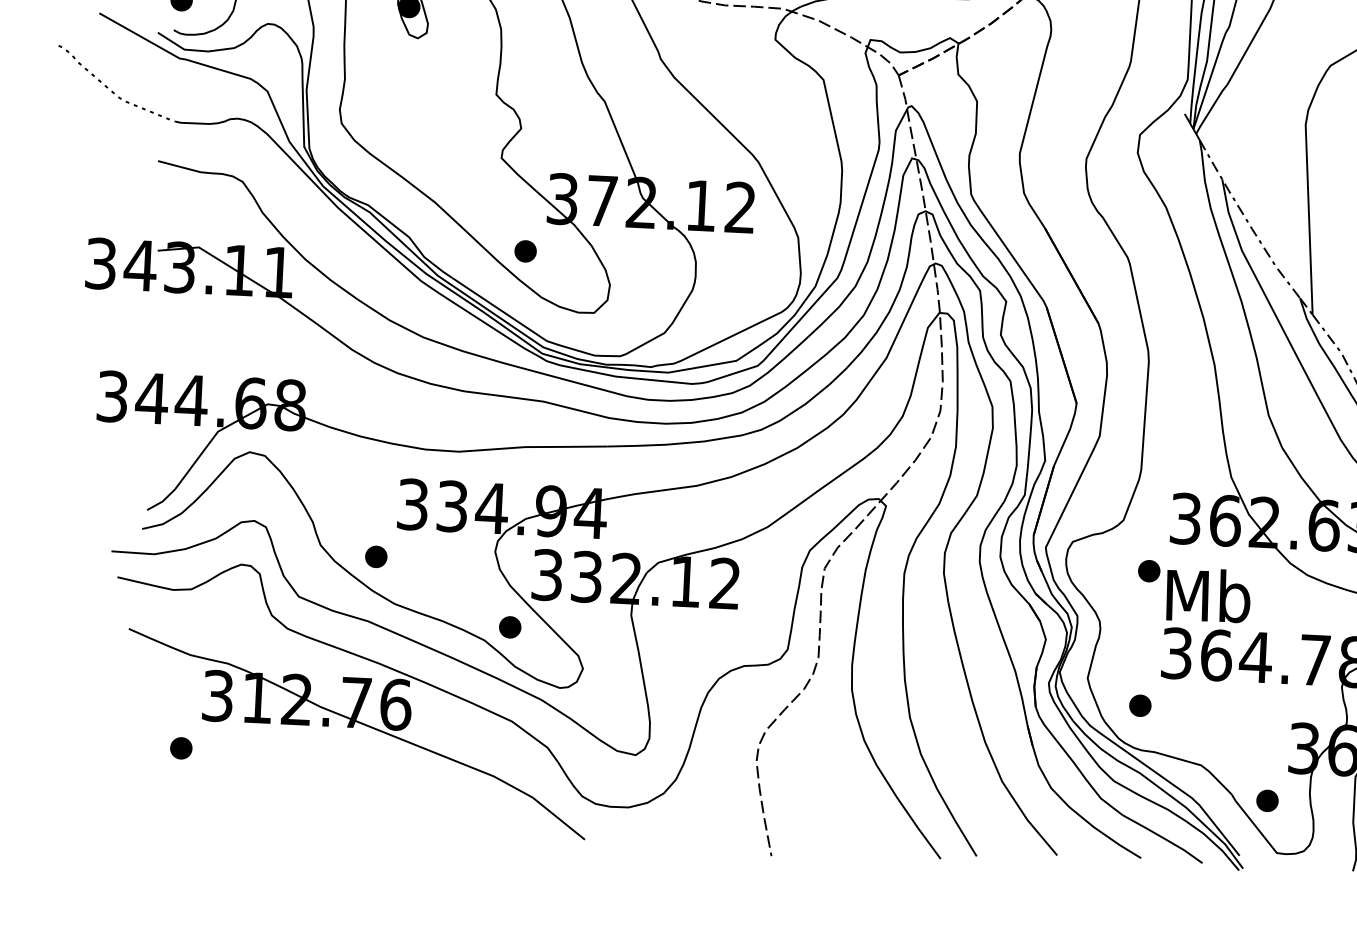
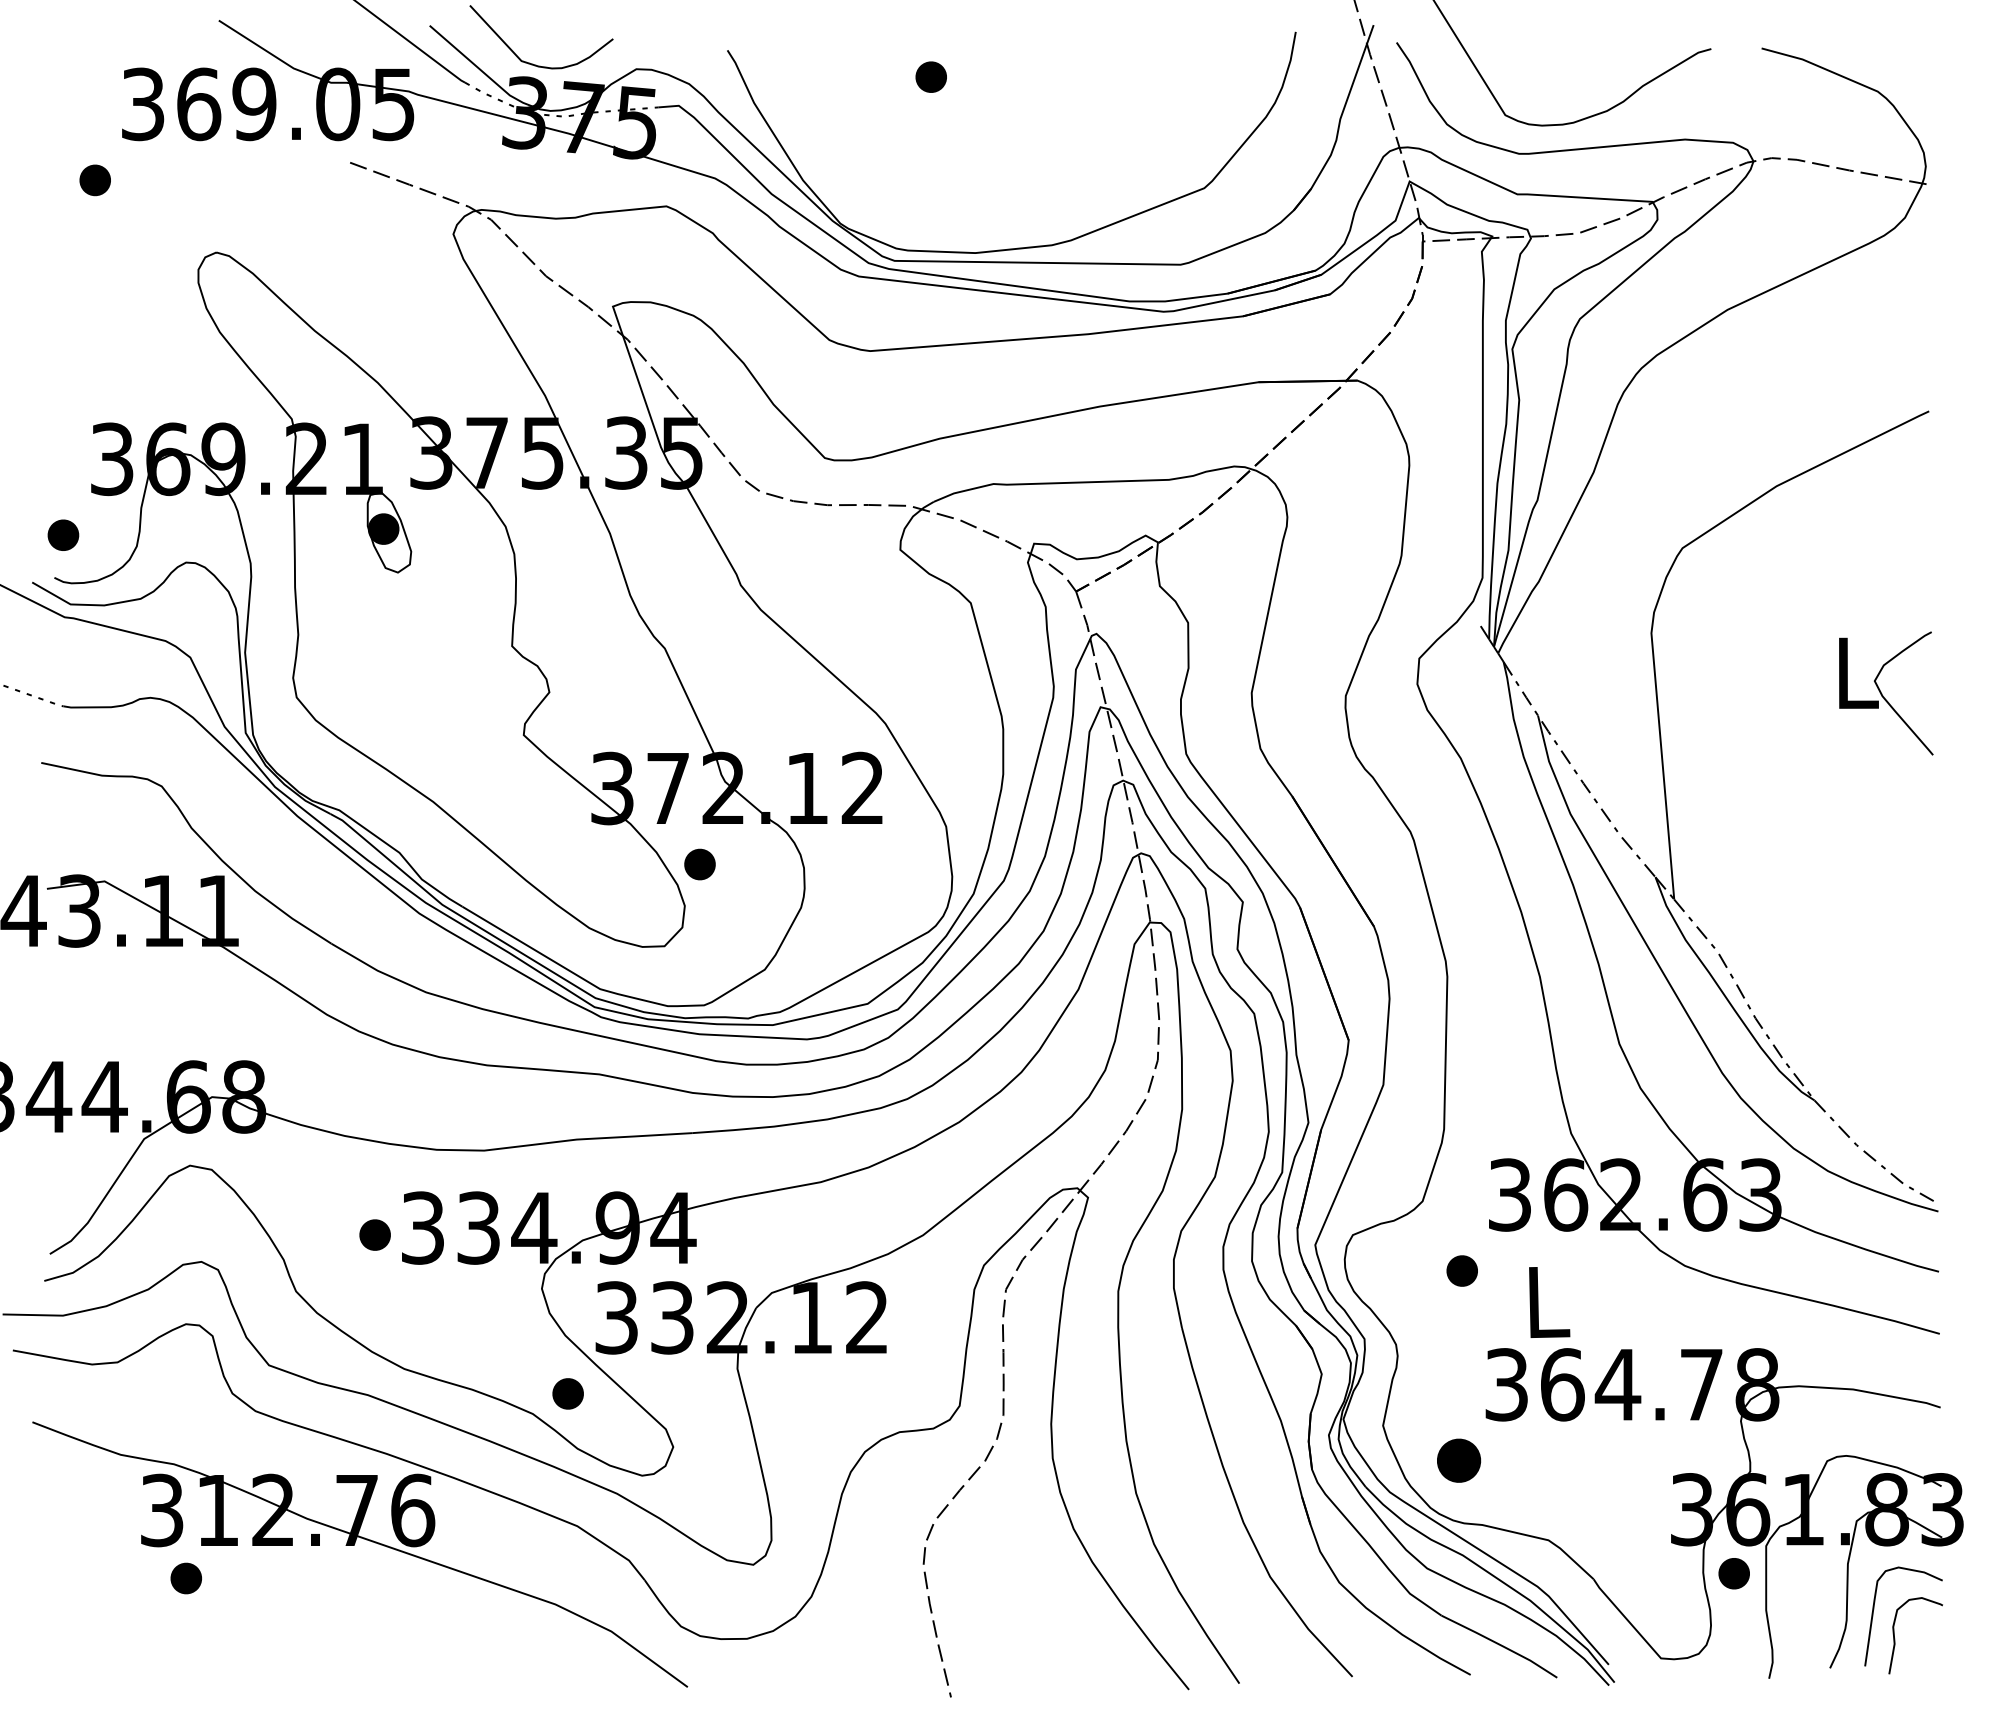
part: (525, 251) -> (699, 864), moved
part: (375, 556) -> (374, 1234), moved
text: (1208, 595) -> (1546, 1300), Mb -> L
part: (1139, 705) -> (1458, 1460), size x1.4
part: (180, 748) -> (185, 1578), moved
part: (1266, 800) -> (1733, 1573), moved

